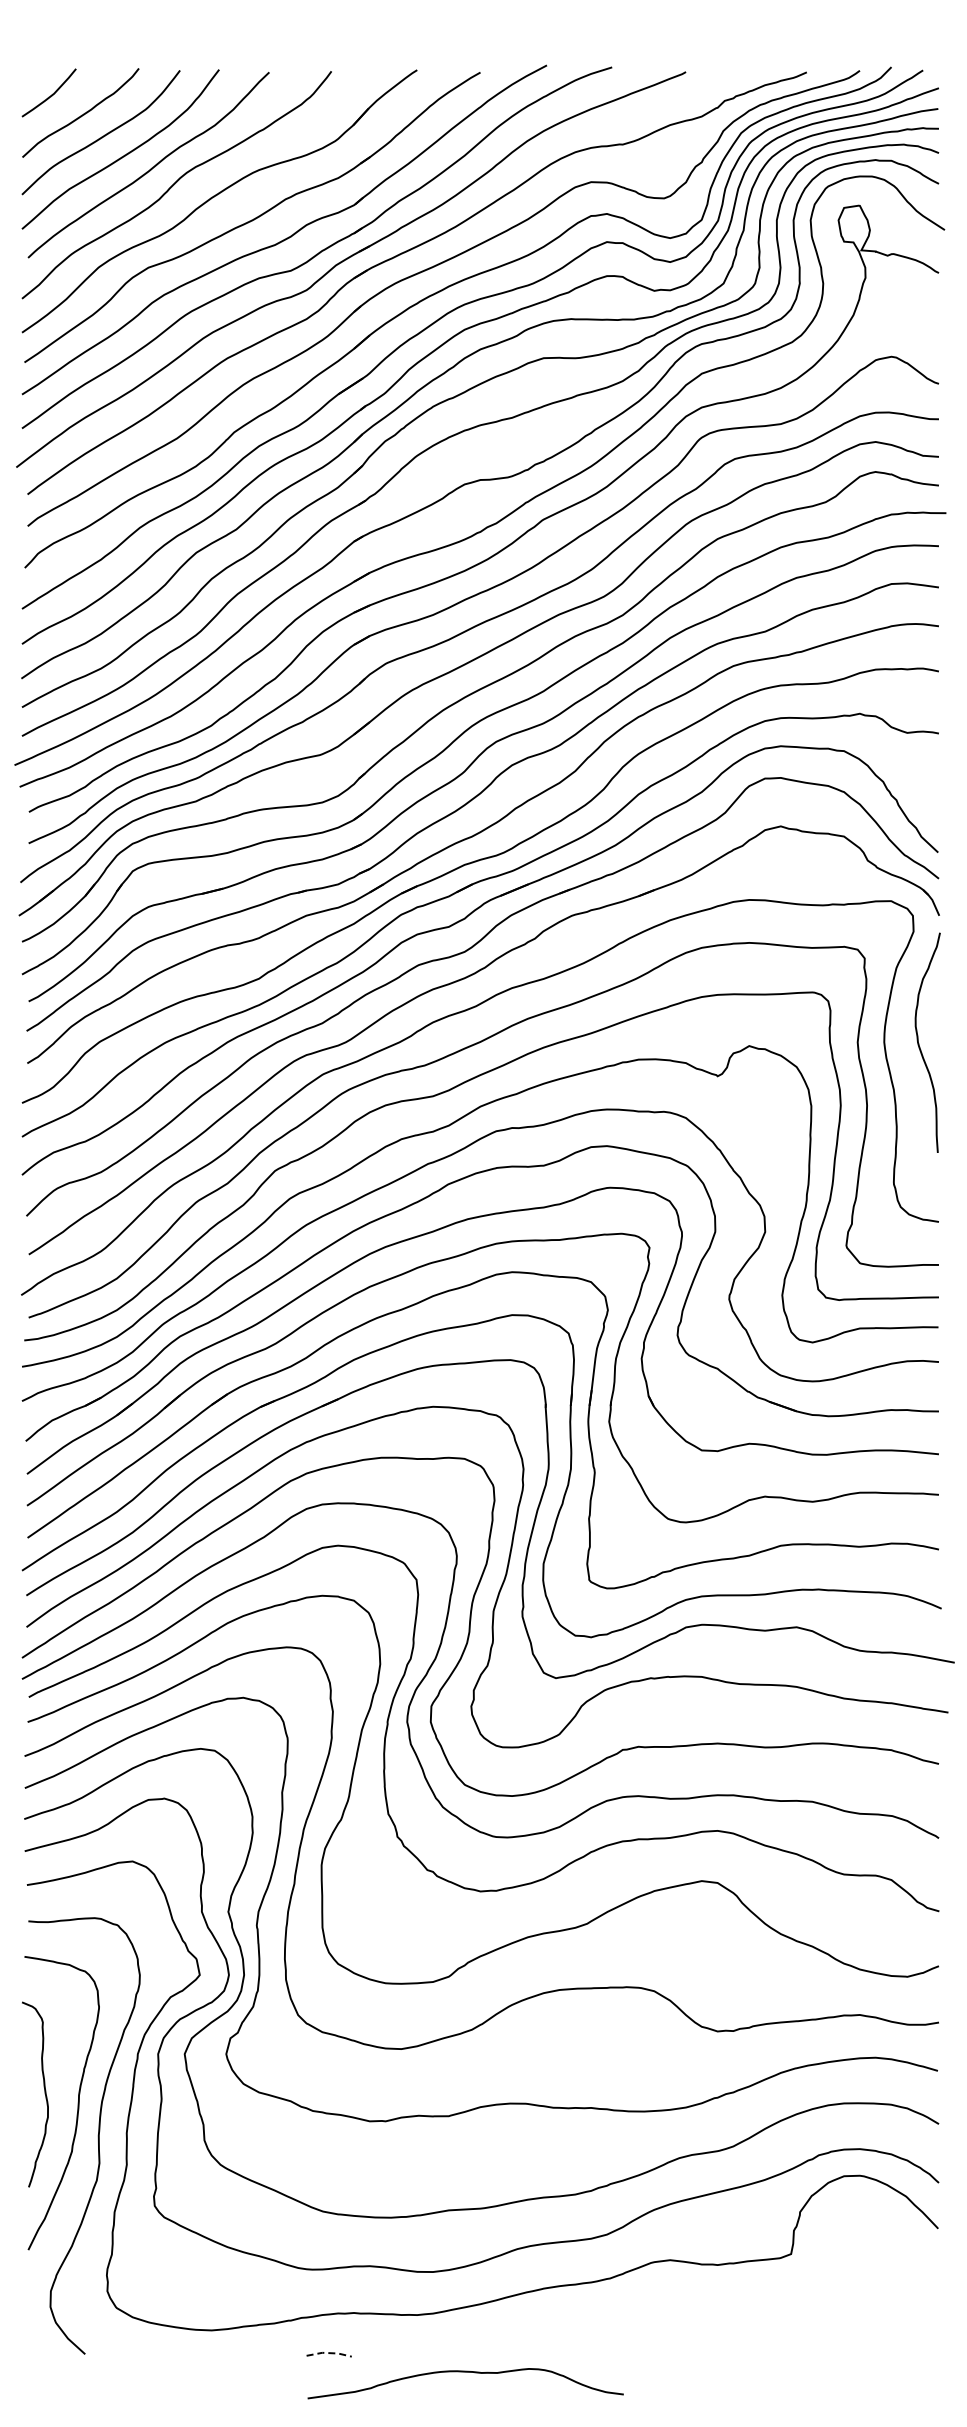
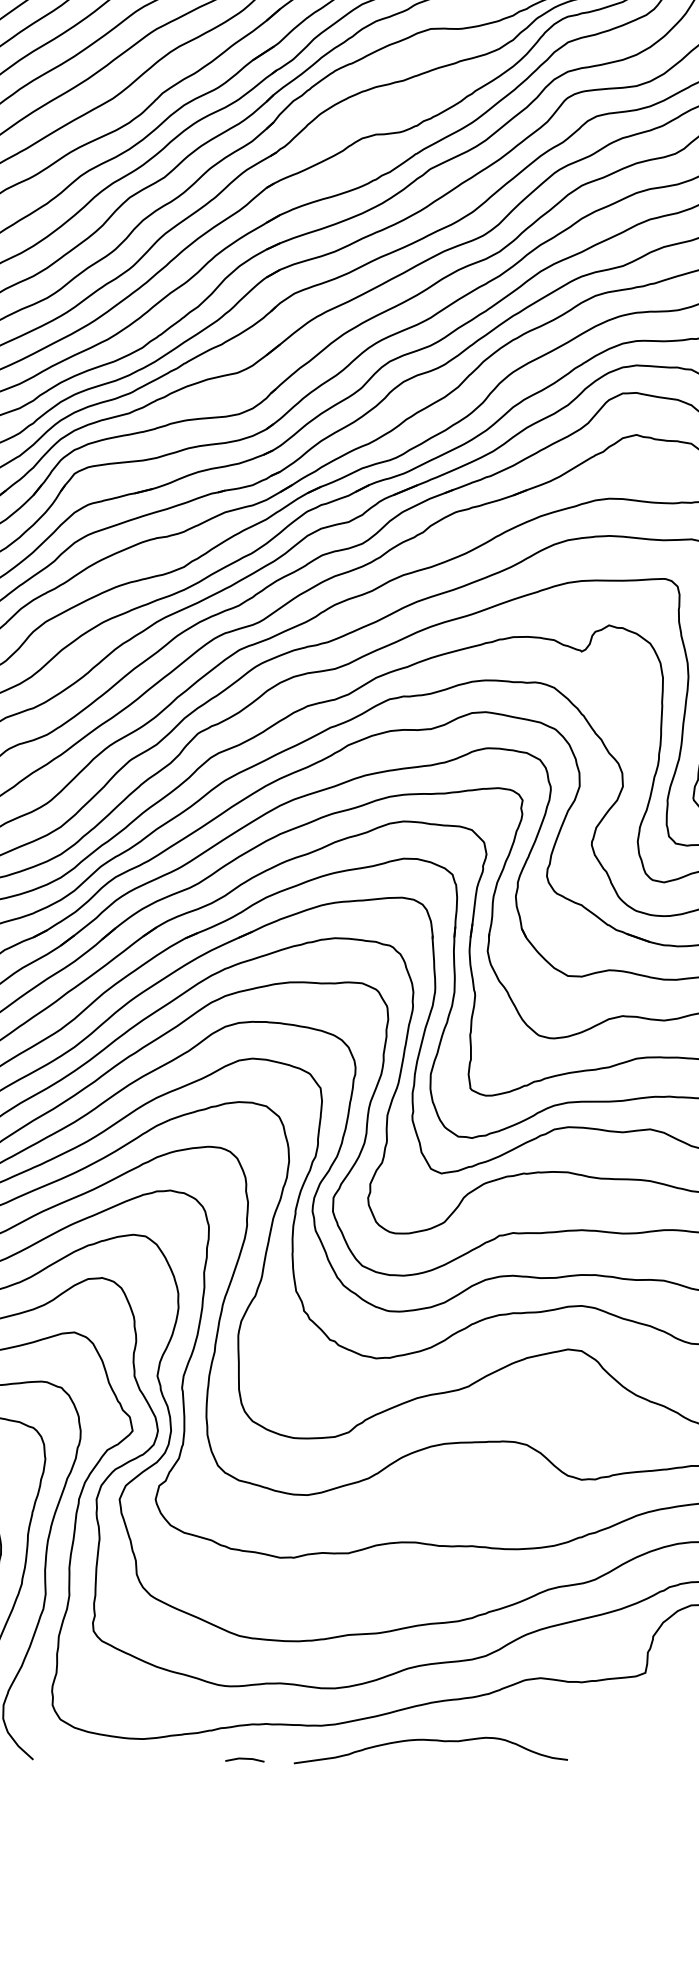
line: (329, 2353) -> (245, 1759), dashed -> solid
curve: (465, 2372) -> (430, 1740), moved

